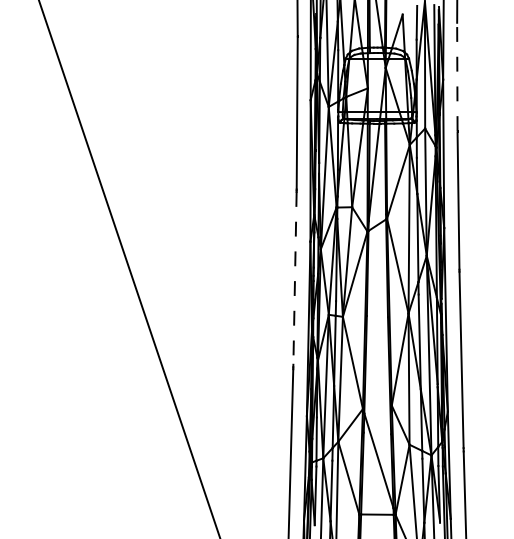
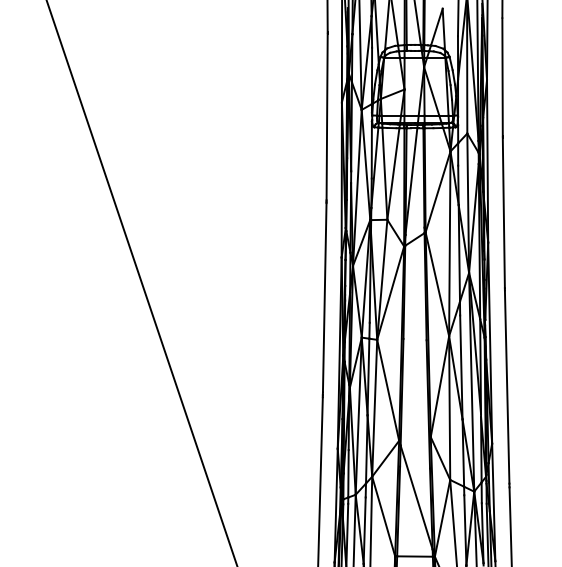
line: (457, 77) -> (502, 77), dashed -> solid
line: (295, 278) -> (325, 297), dashed -> solid

